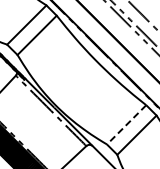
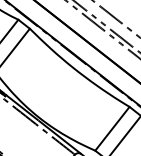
line: (126, 124) -> (112, 128), dashed -> solid

